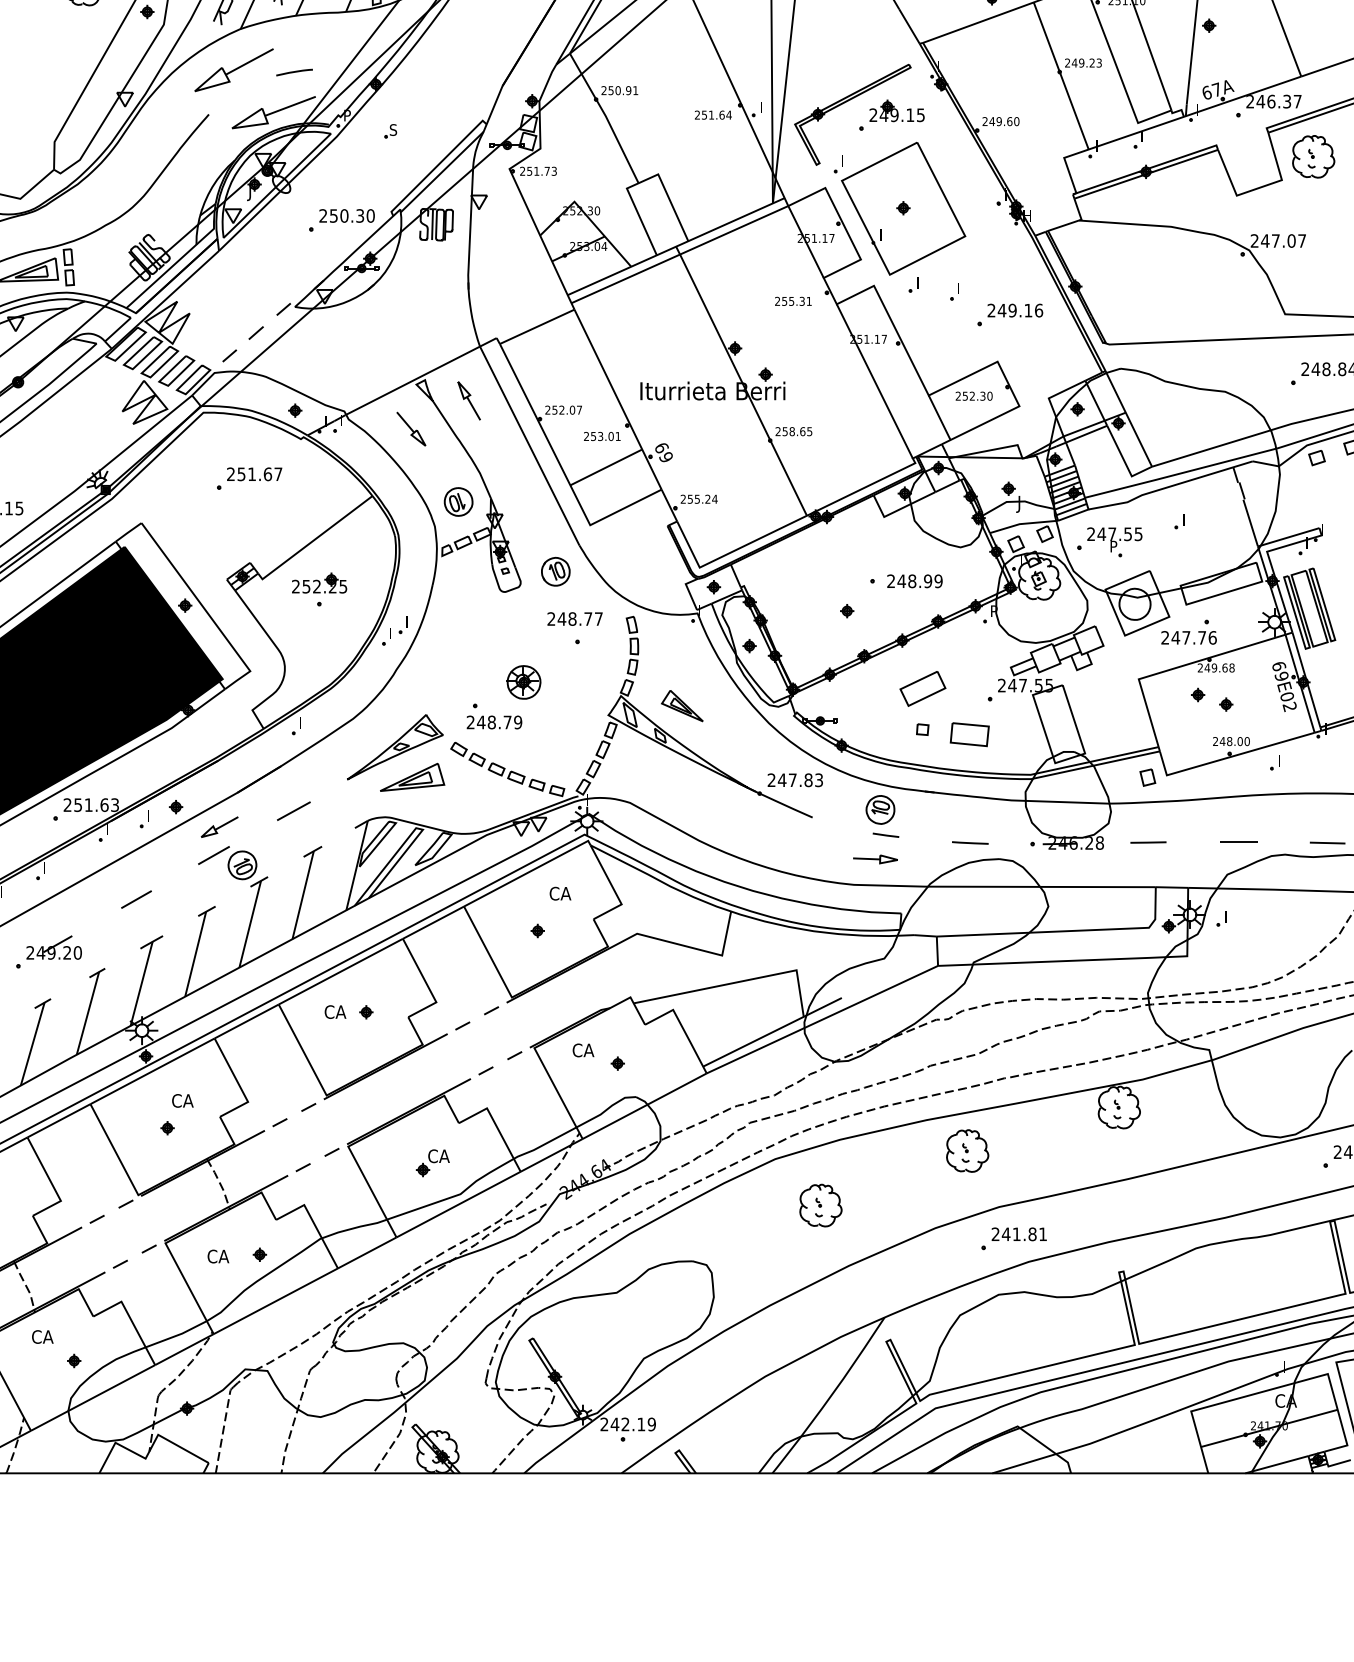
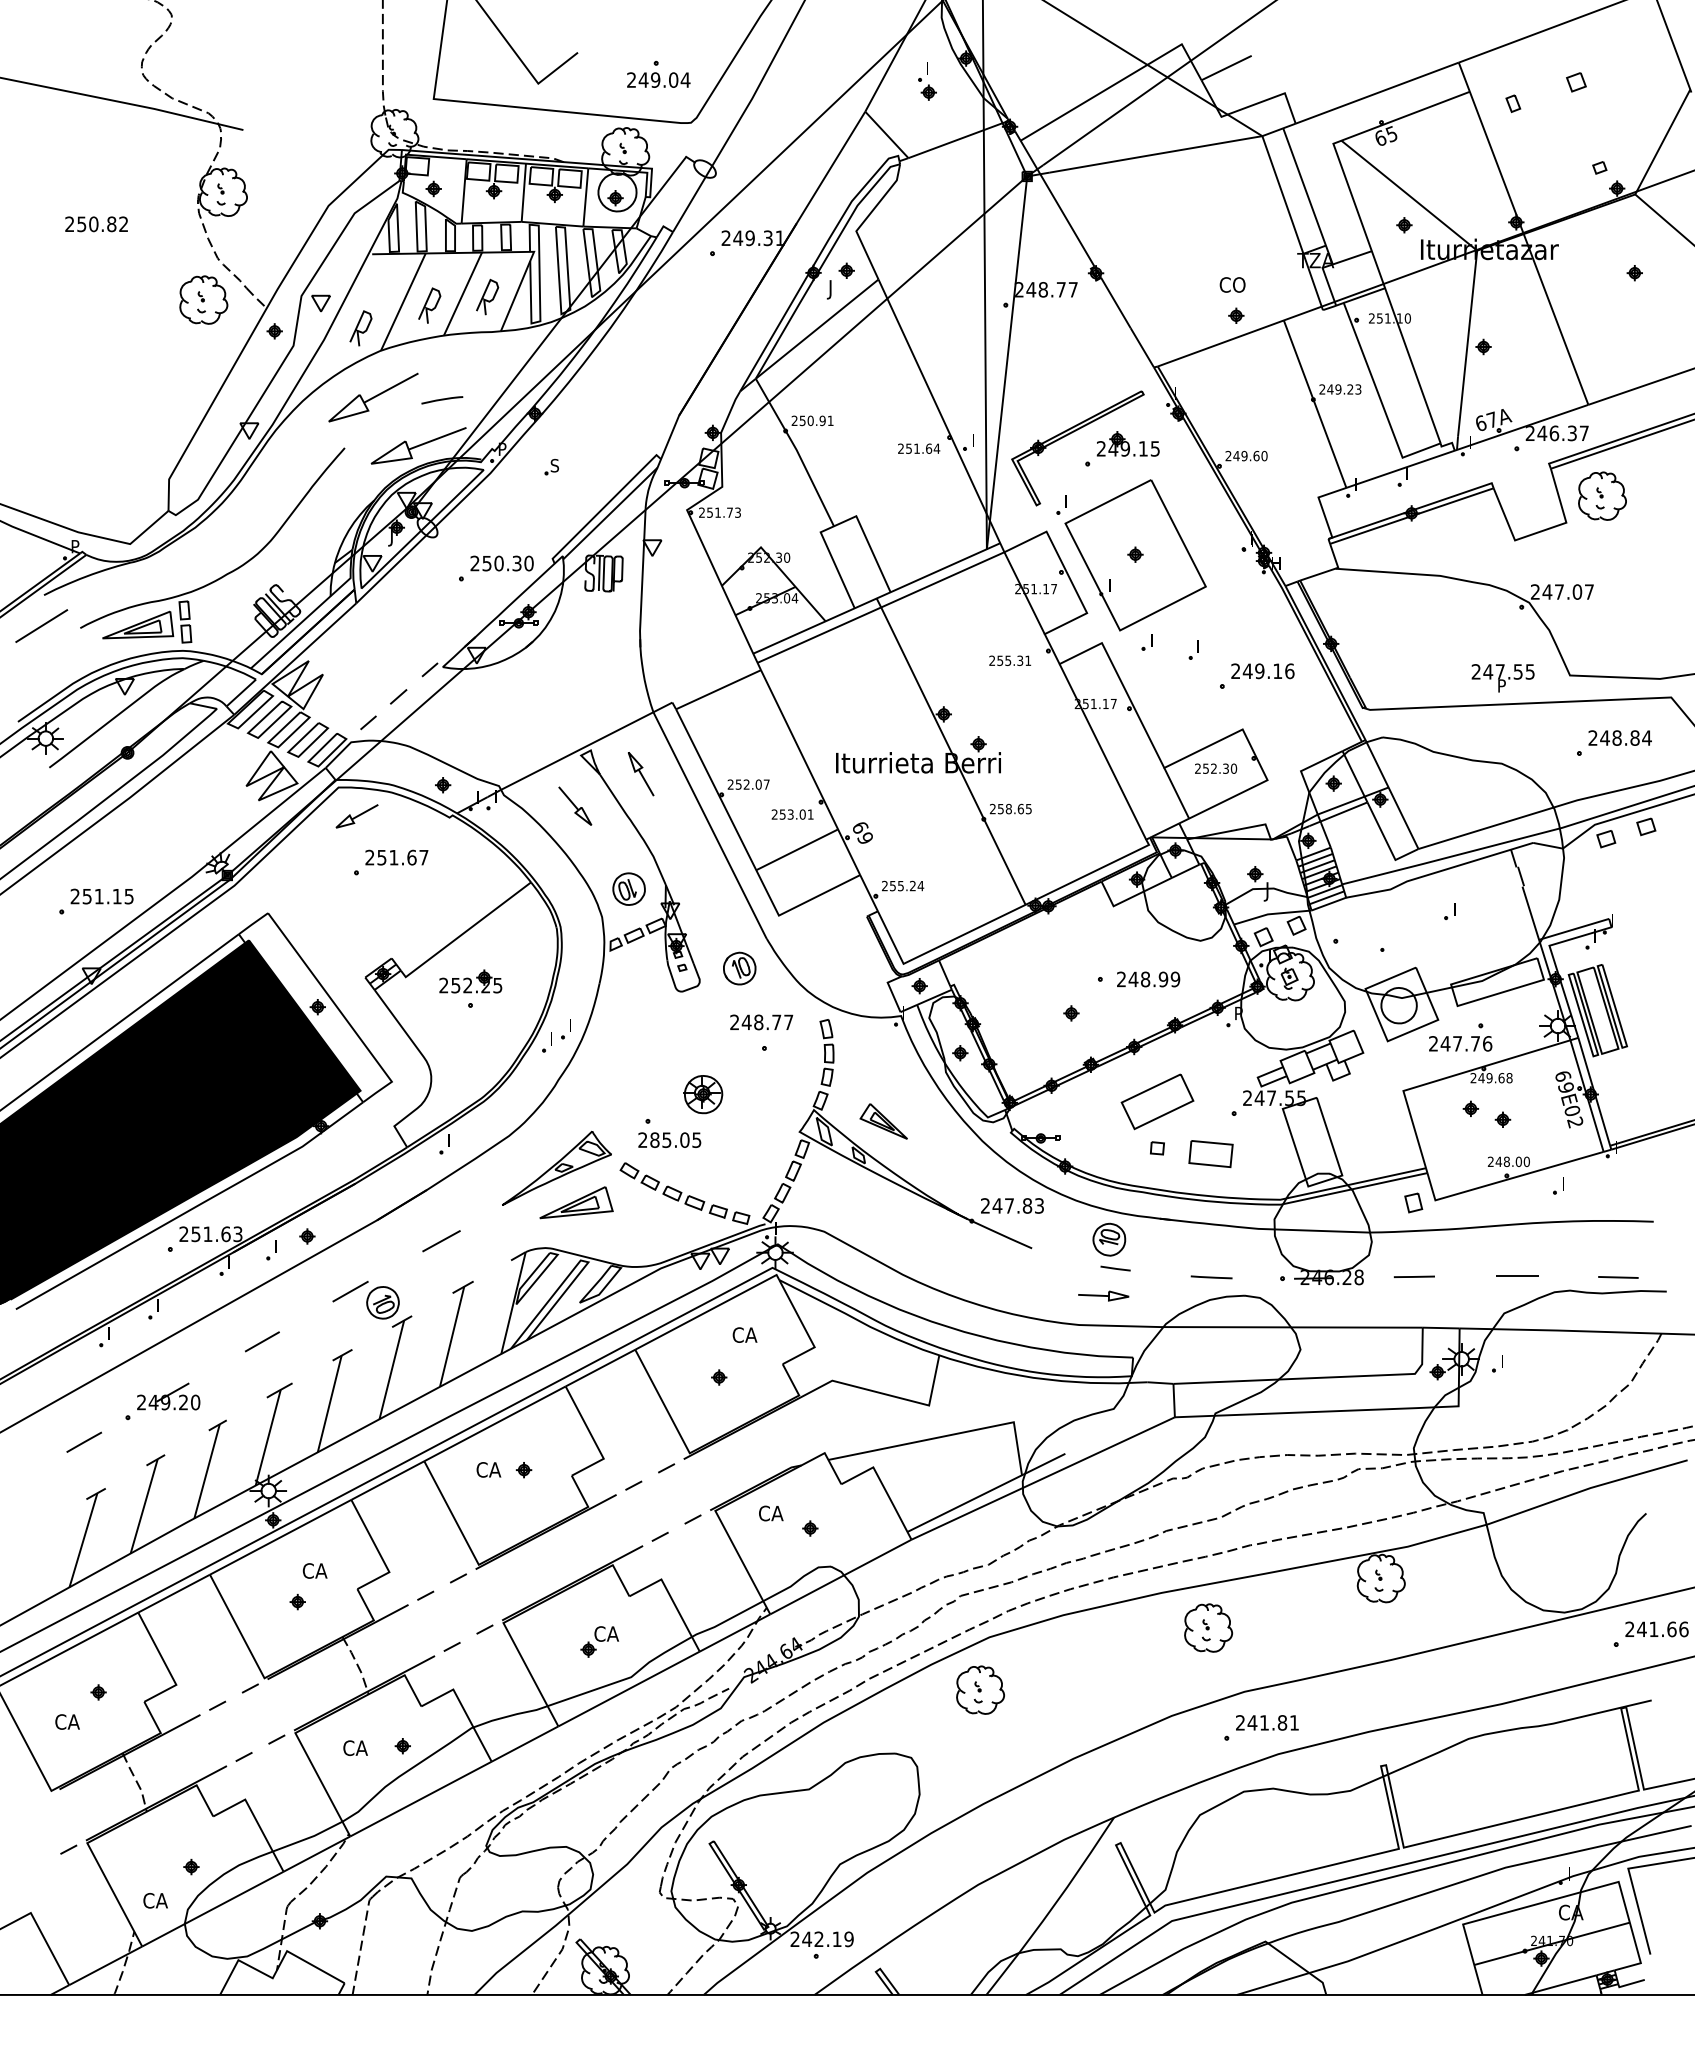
text: (1114, 540) -> (1502, 678), moved
part: (922, 688) -> (1157, 1101), size x1.4
text: (499, 721) -> (675, 1139), 248.79 -> 285.05
part: (219, 827) -> (356, 816), moved
part: (820, 1205) -> (980, 1689), moved
text: (42, 1336) -> (155, 1900), moved

